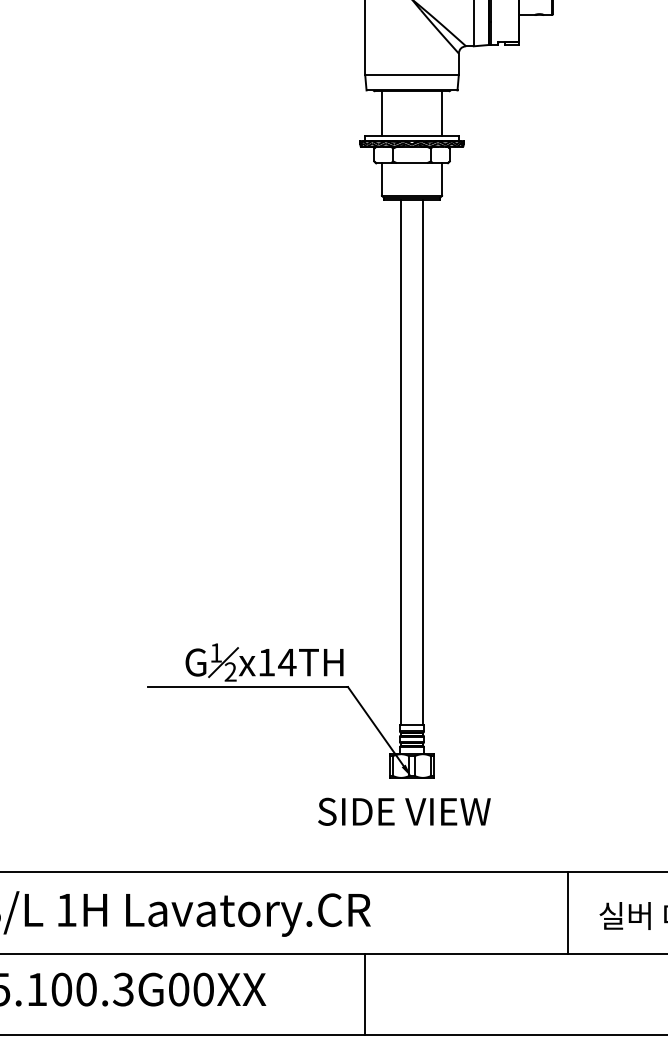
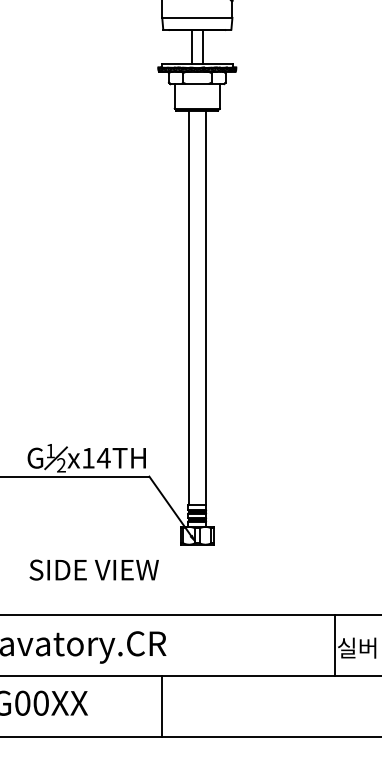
line: (382, 113) -> (192, 46), moved
line: (442, 113) -> (203, 46), moved
text: (404, 811) -> (94, 569), moved
line: (568, 912) -> (335, 645), moved

